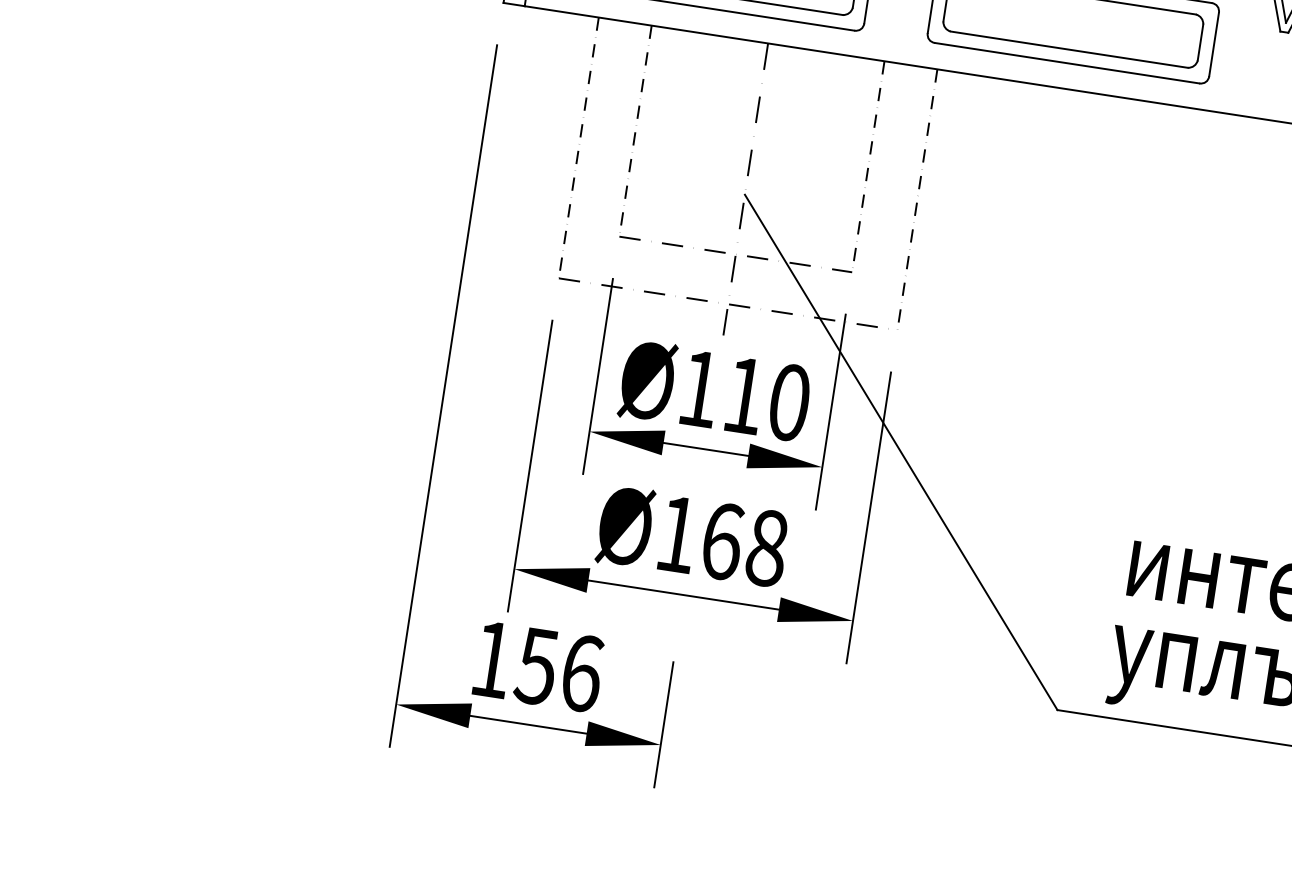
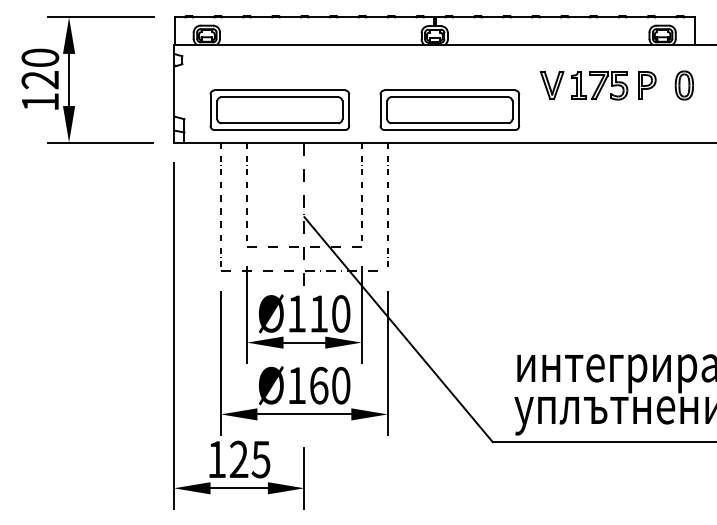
text: (767, 547) -> (341, 385), Ø168 -> Ø160
text: (558, 669) -> (249, 459), 156 -> 125

